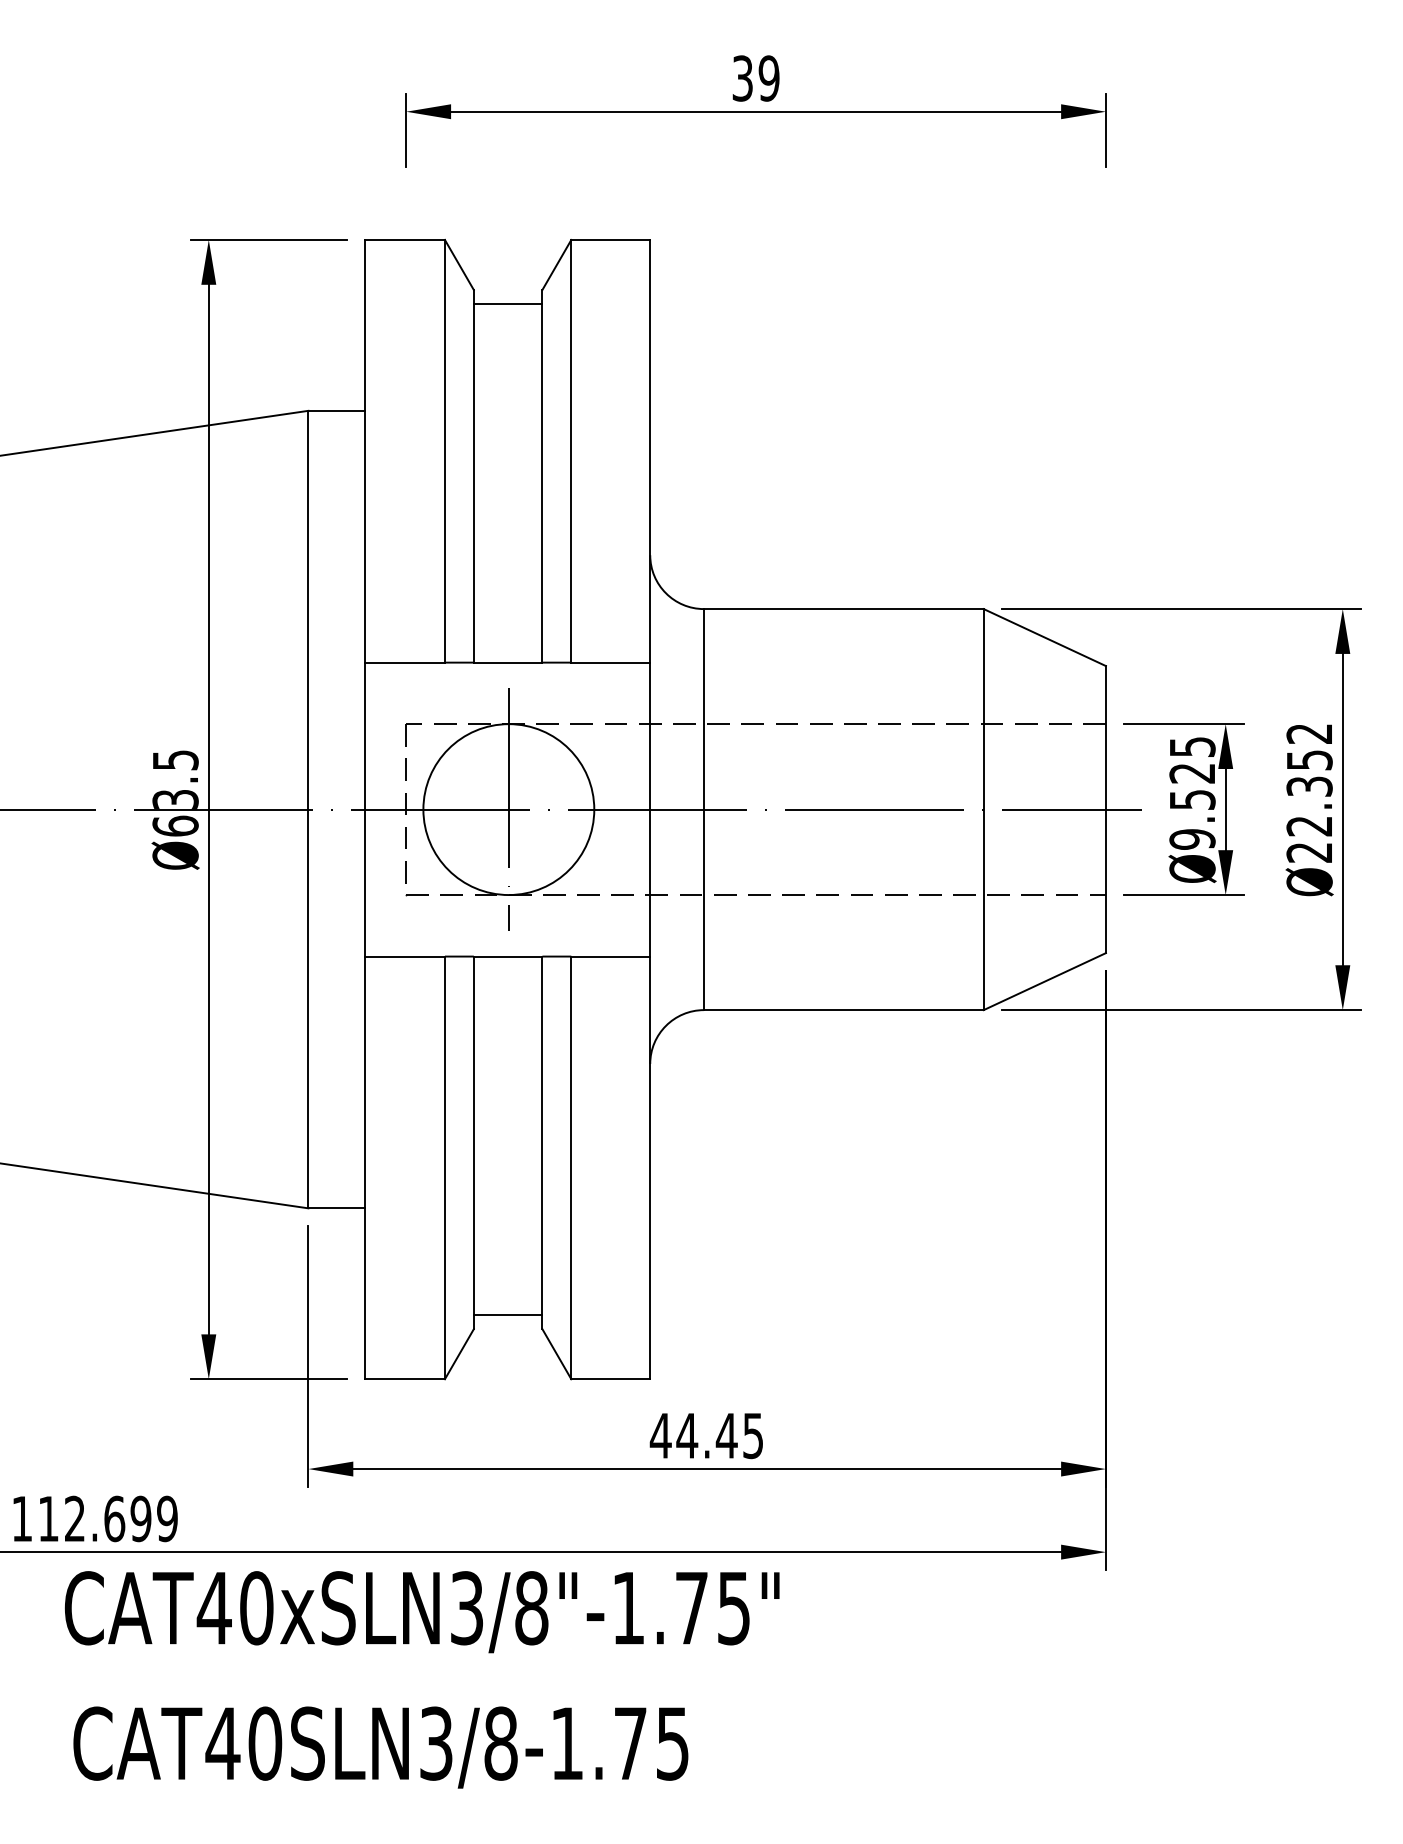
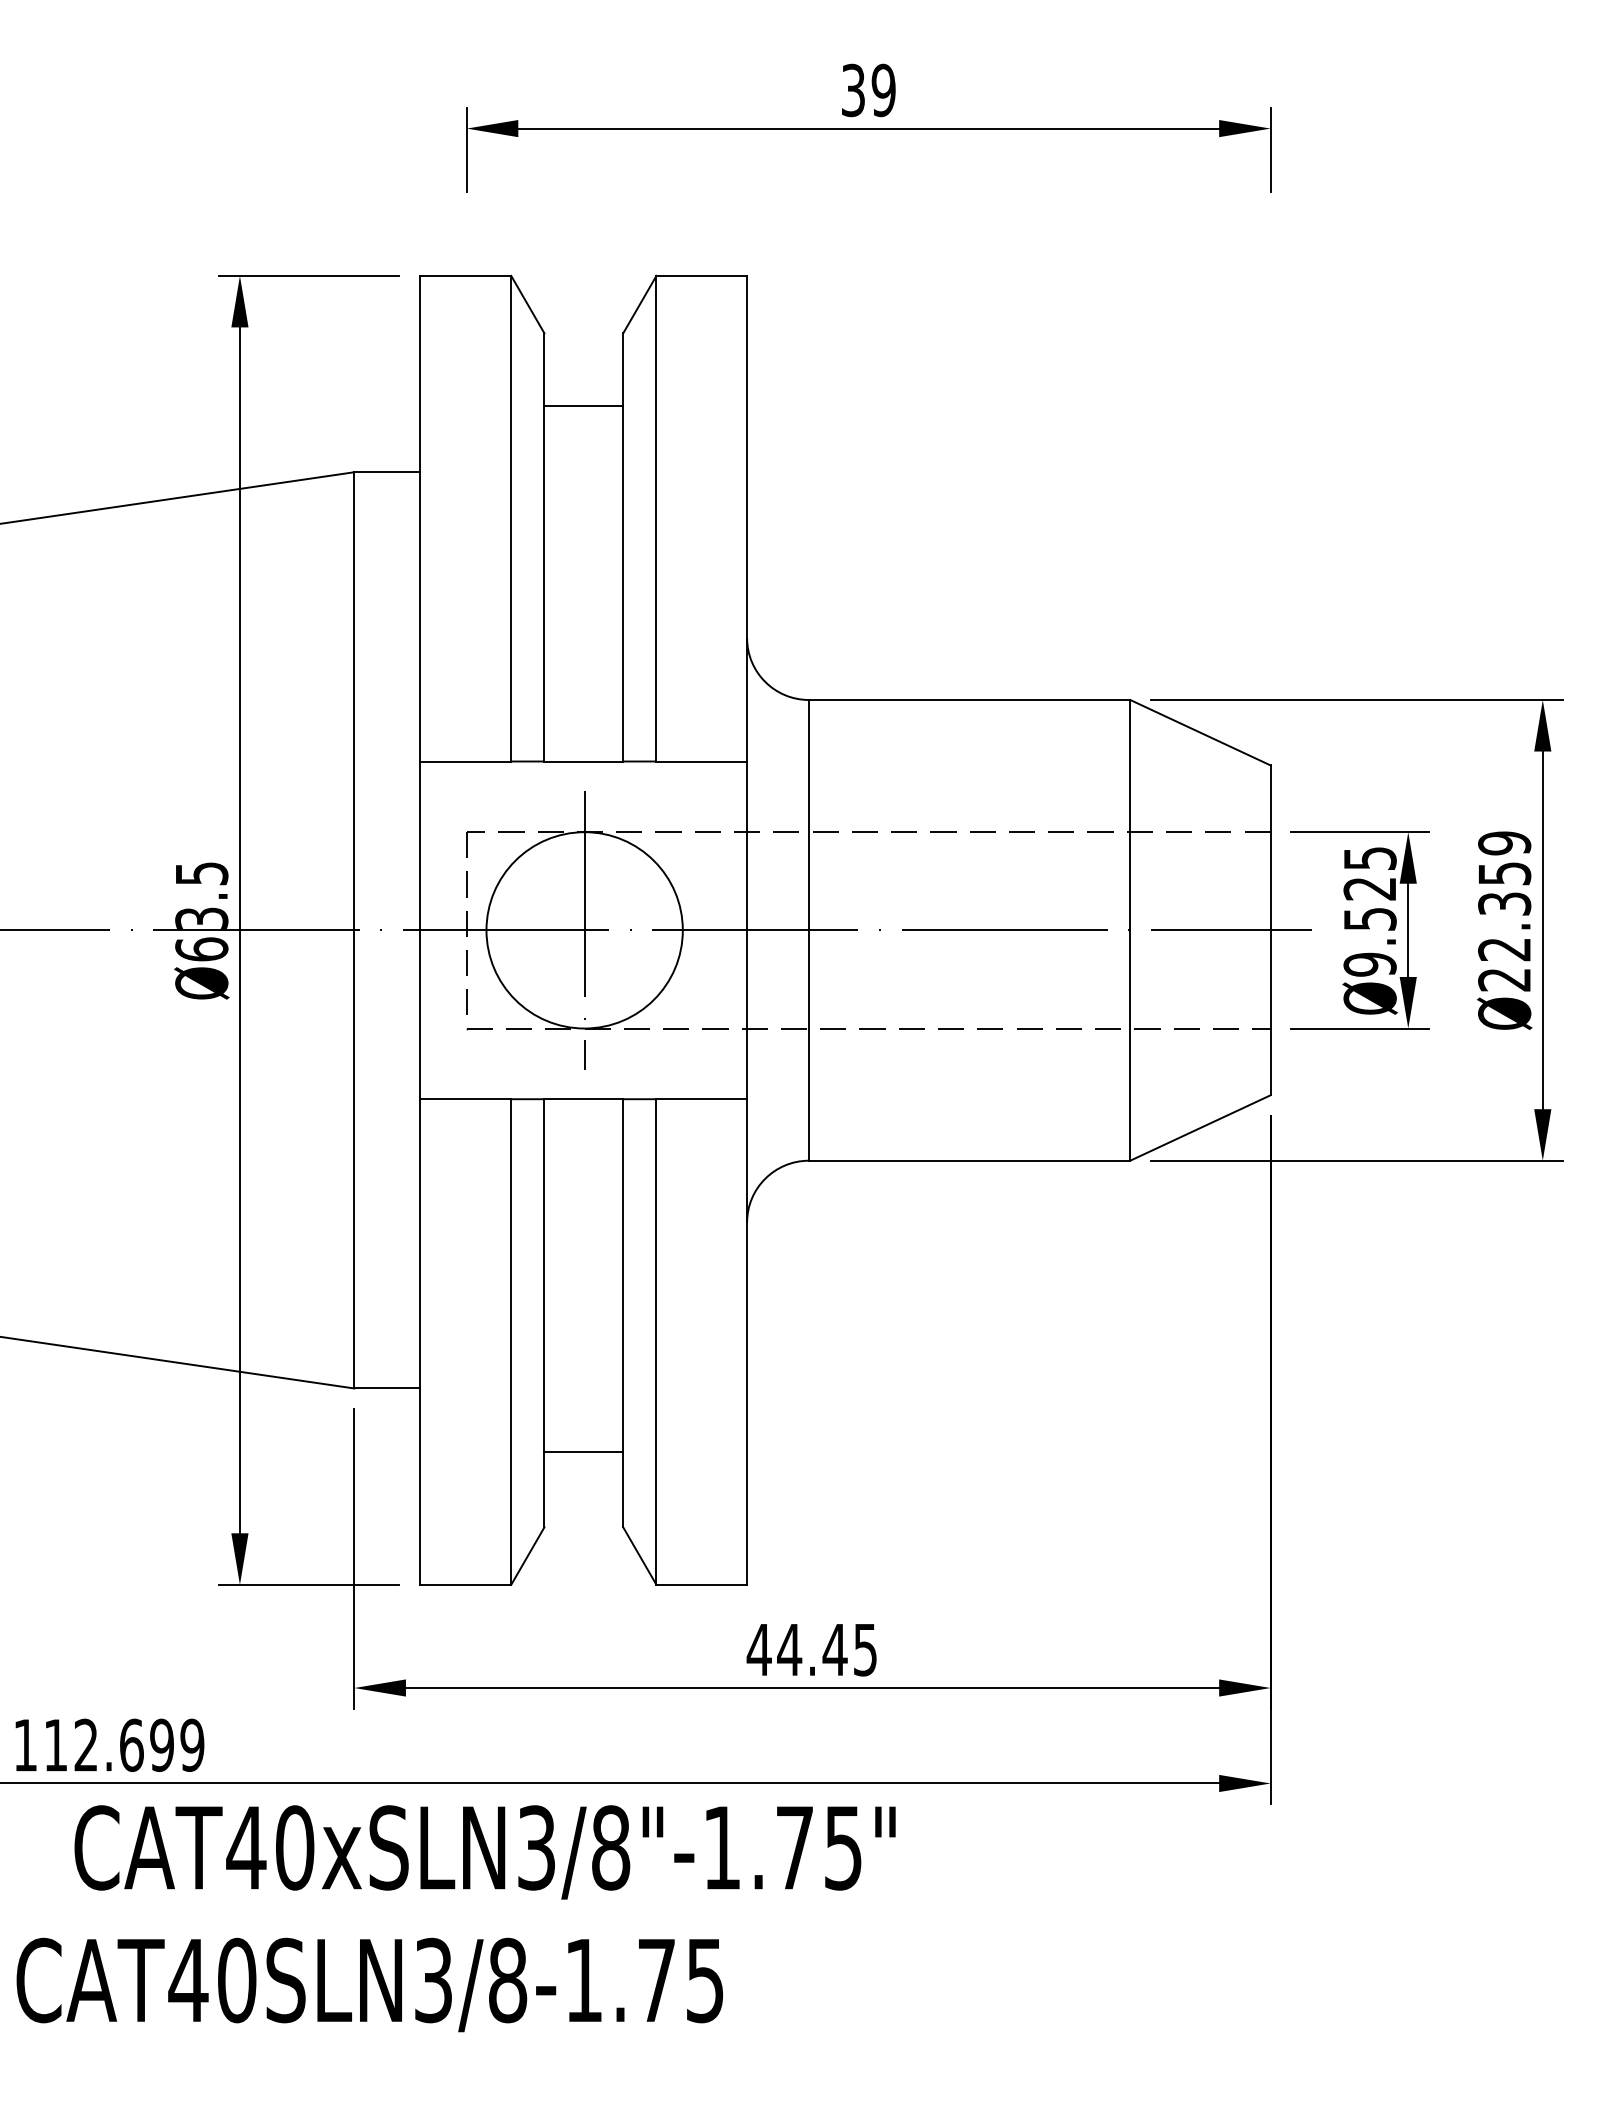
line: (507, 303) -> (583, 405), moved
text: (1309, 733) -> (1504, 842), Ø22.352 -> Ø22.359
line: (507, 1315) -> (583, 1451), moved
text: (380, 1747) -> (369, 1984), moved

